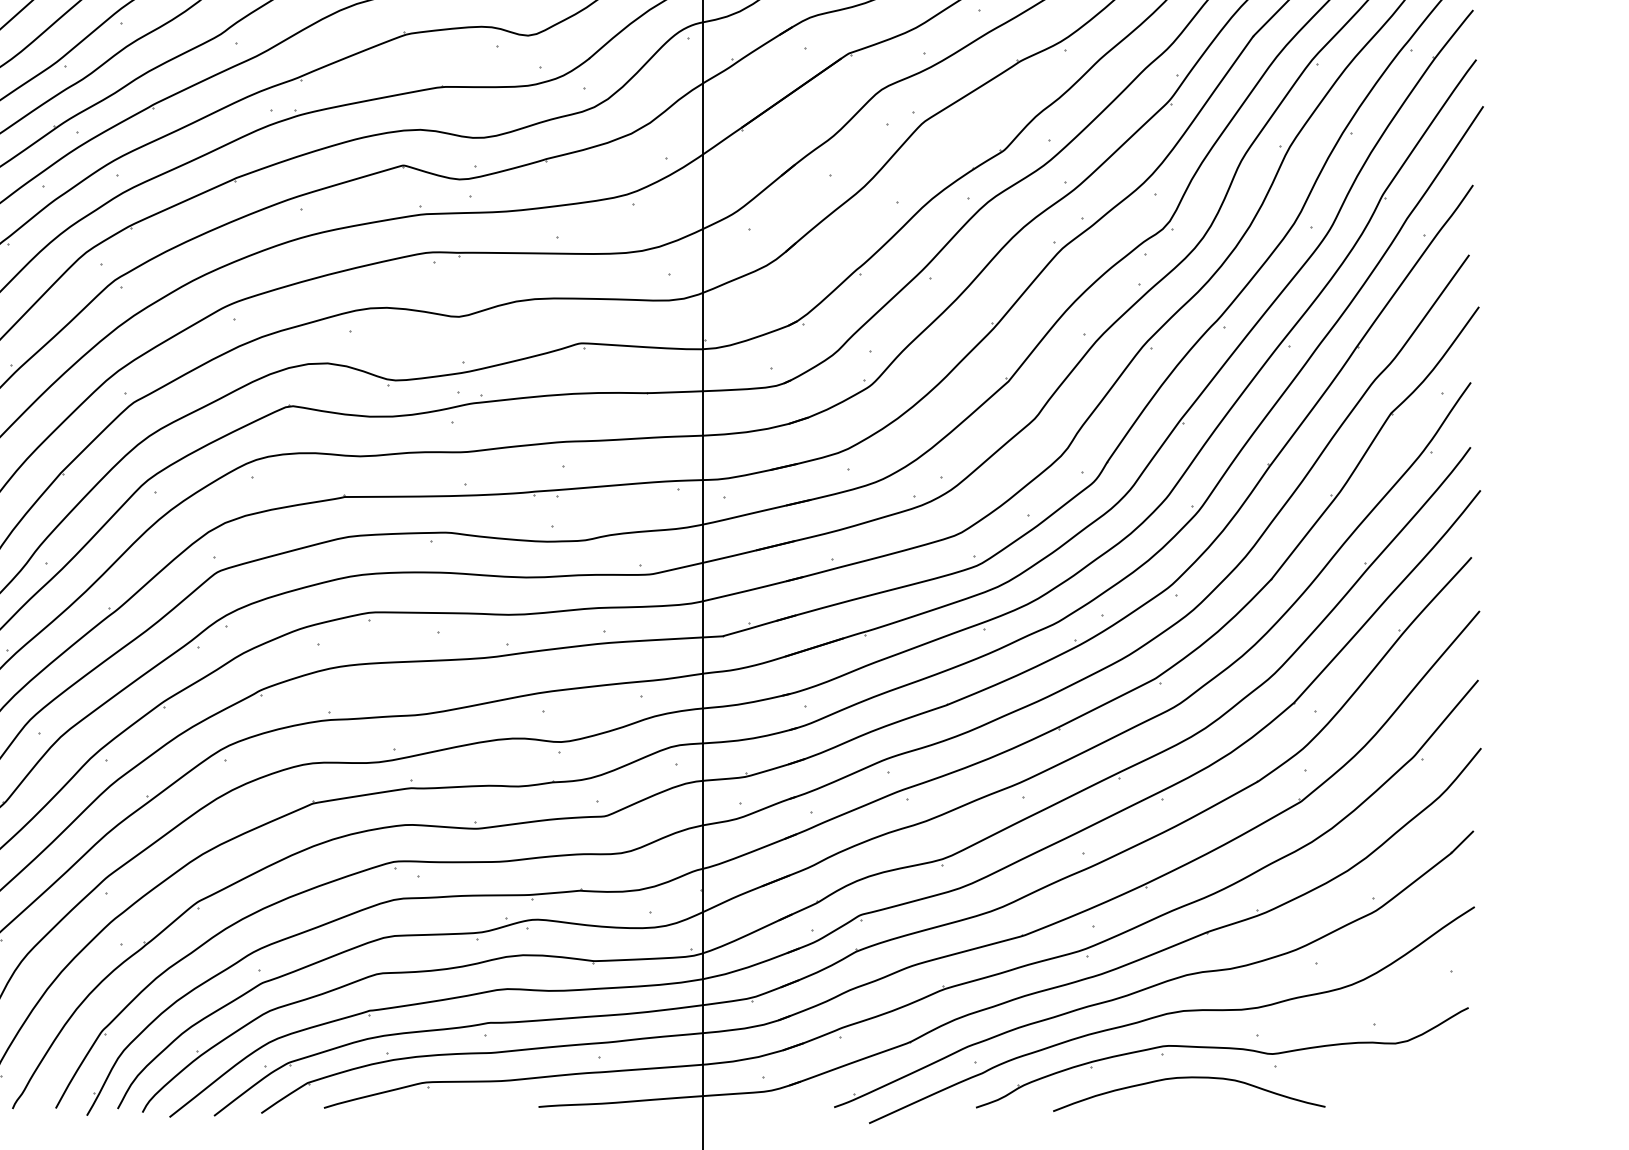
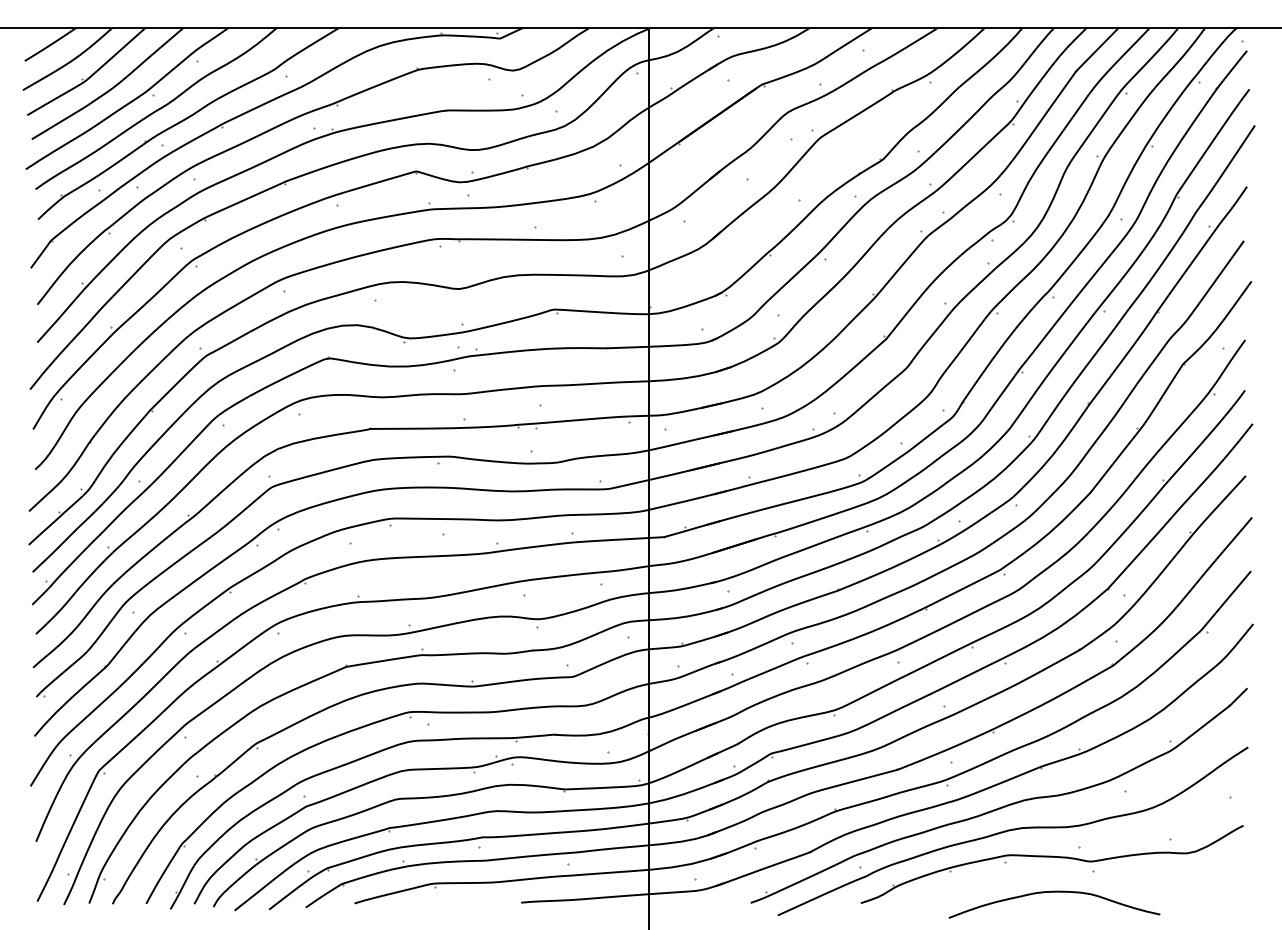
curve: (1189, 1078) -> (1054, 892), moved

